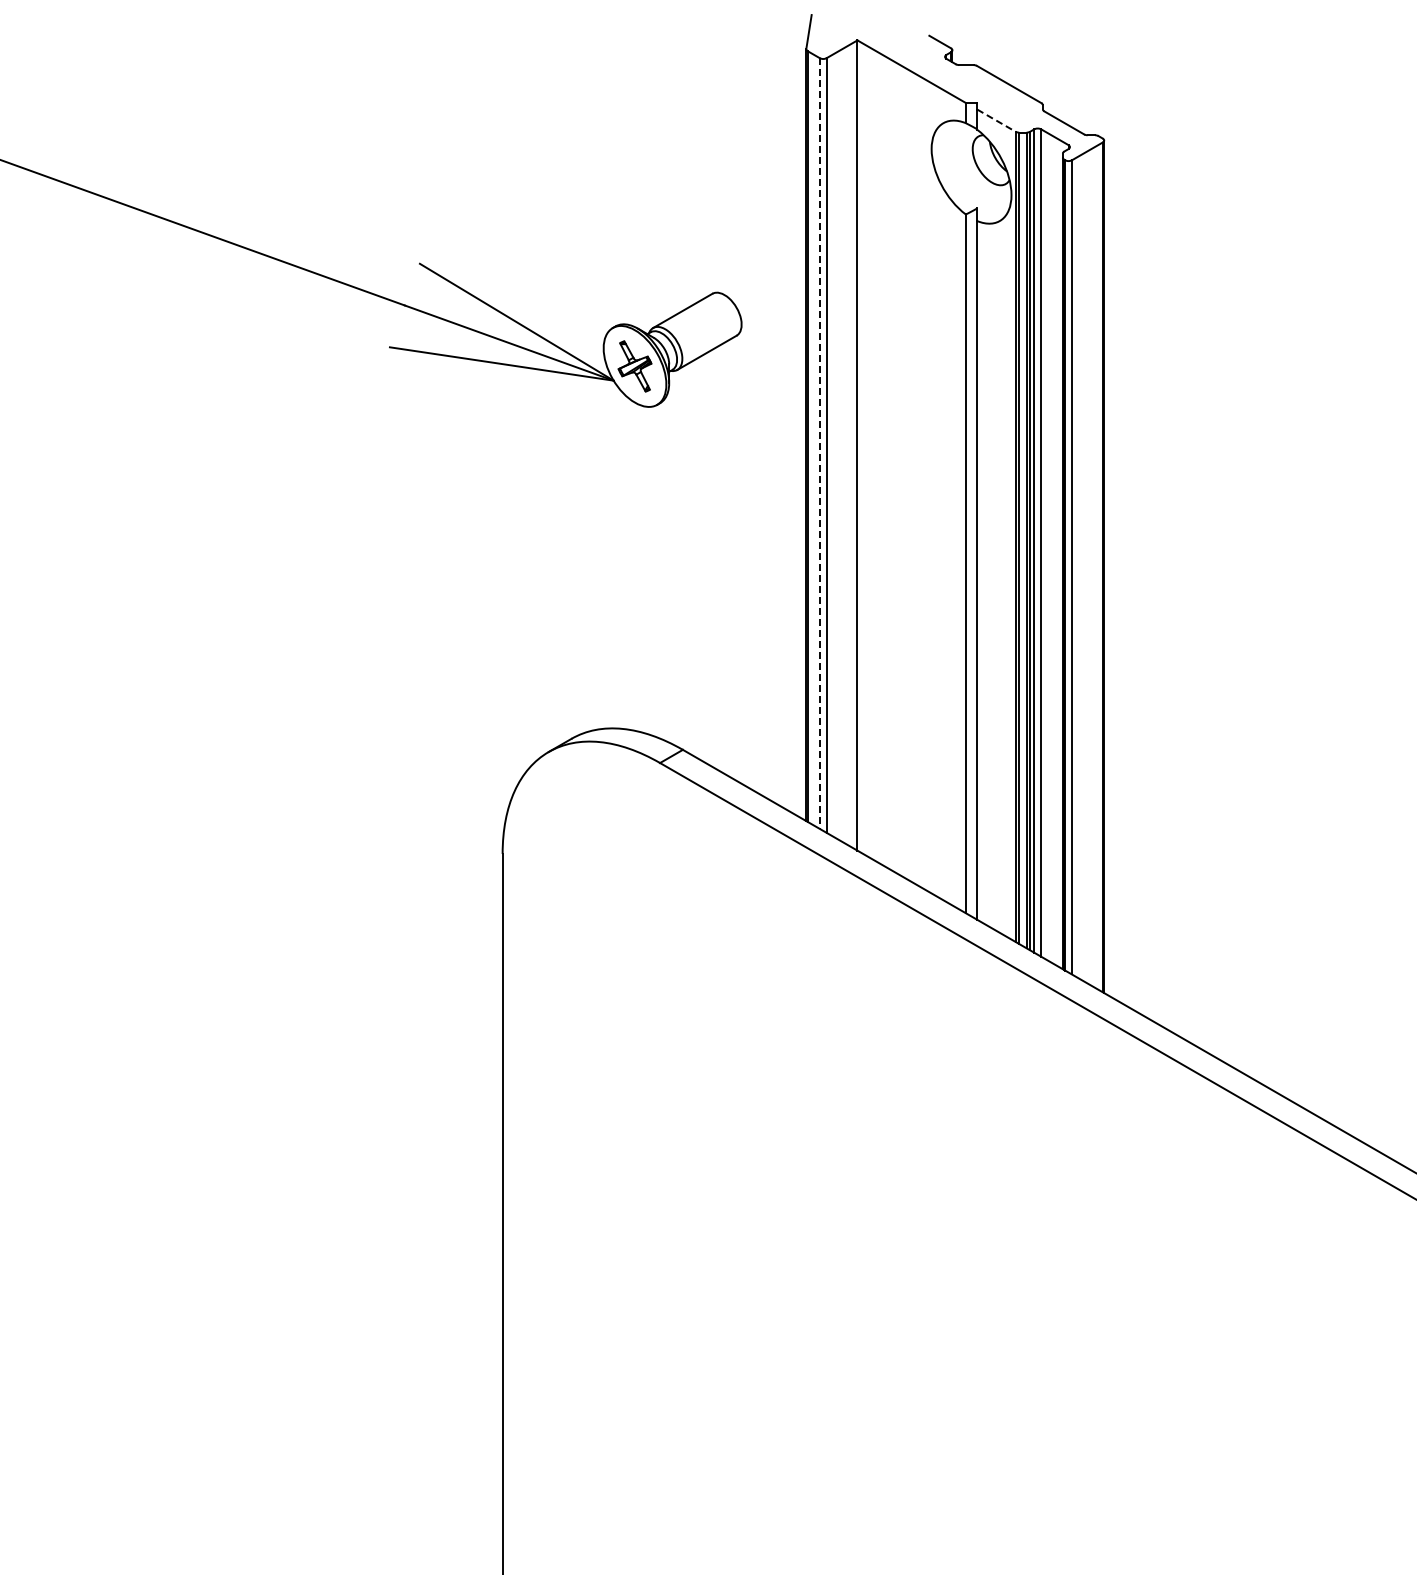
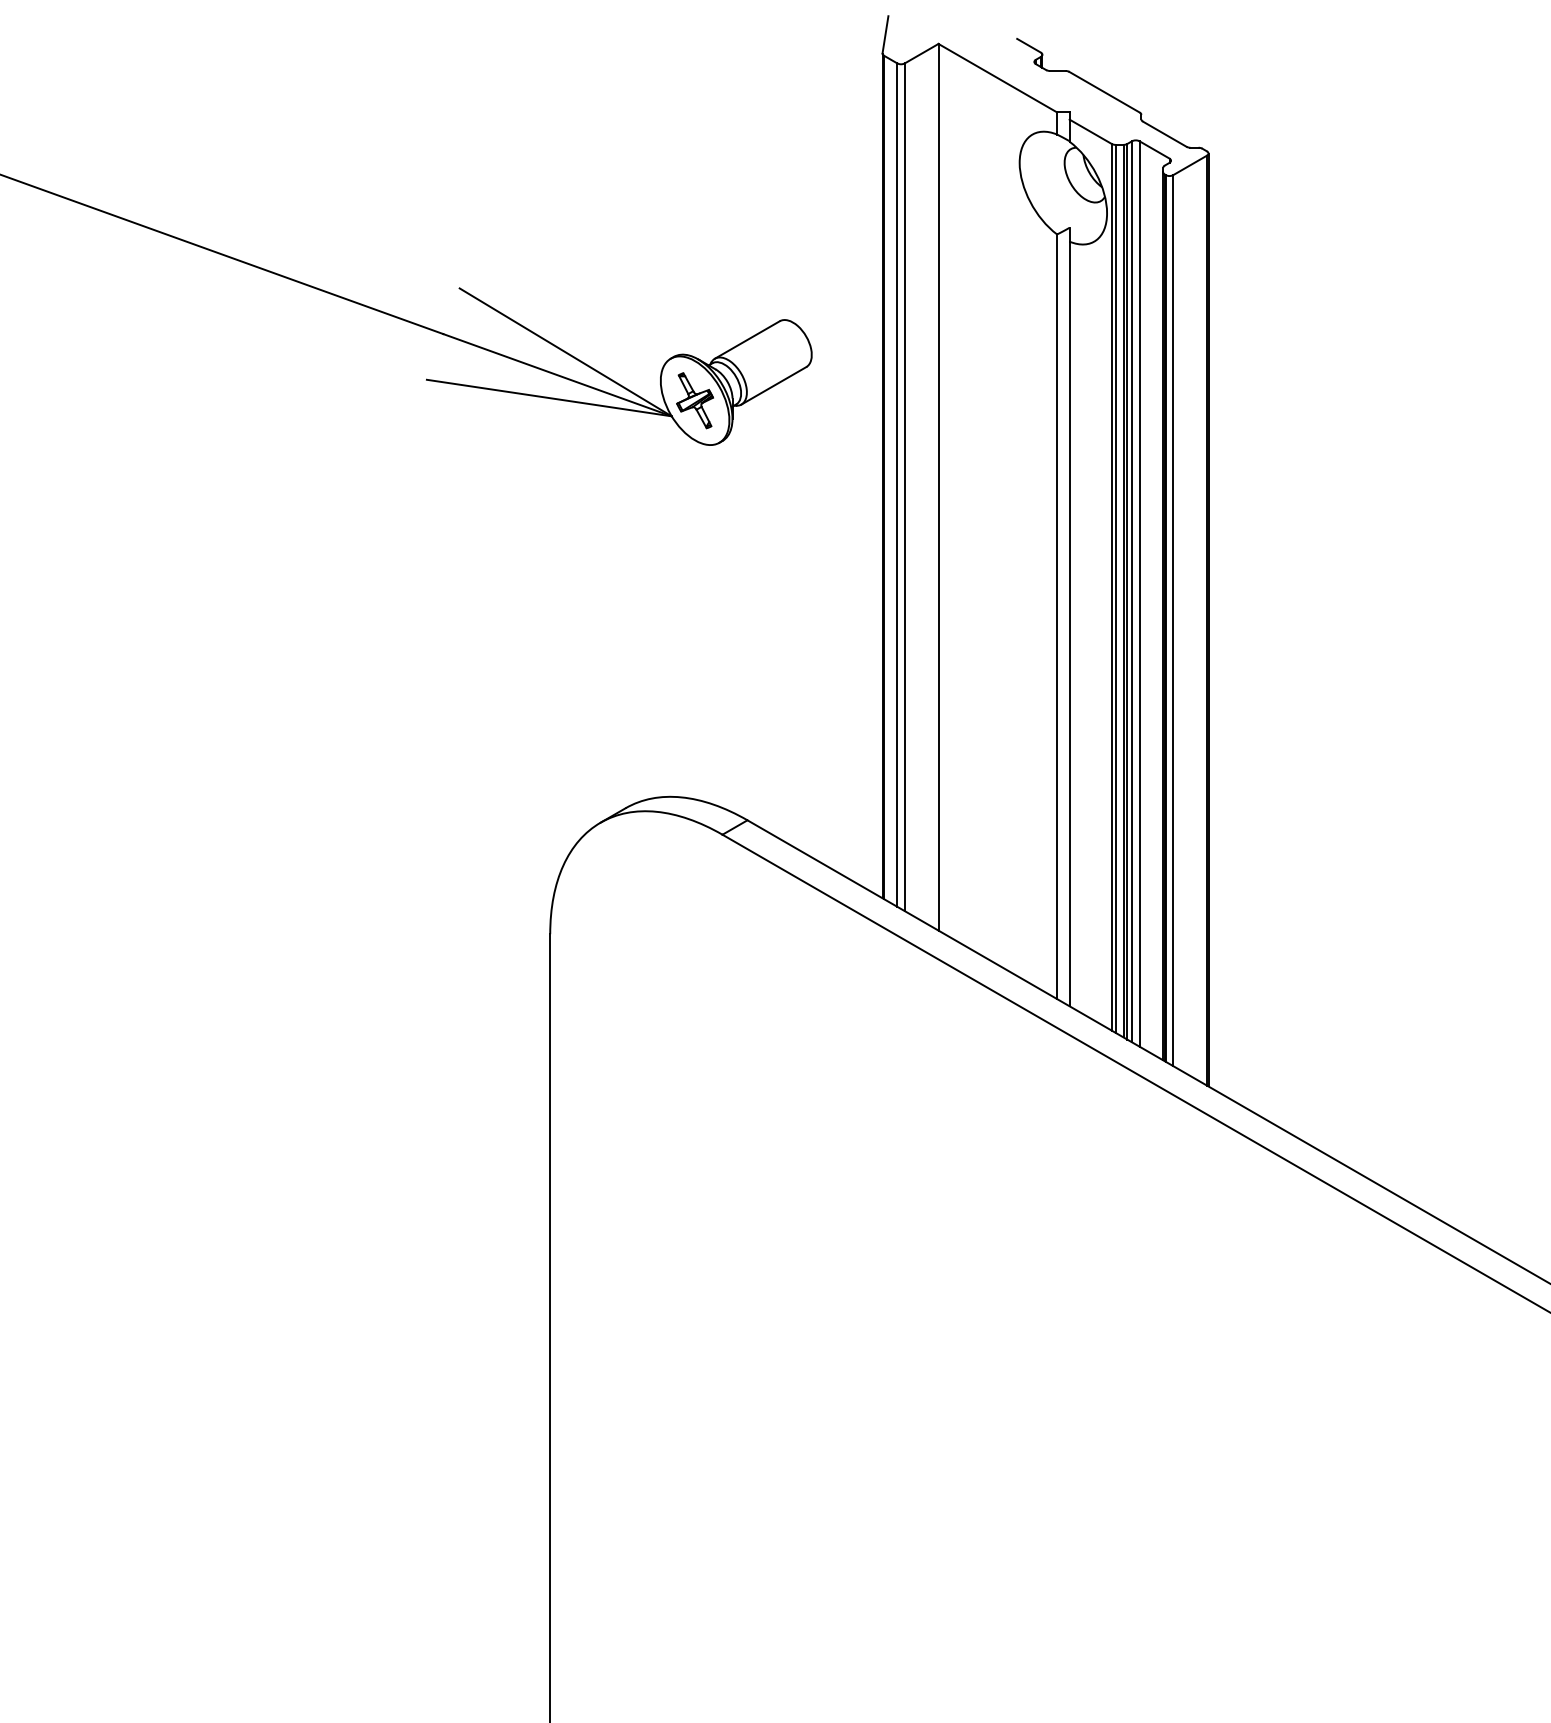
line: (996, 120) -> (1090, 131), dashed -> solid
line: (819, 444) -> (896, 486), dashed -> solid

